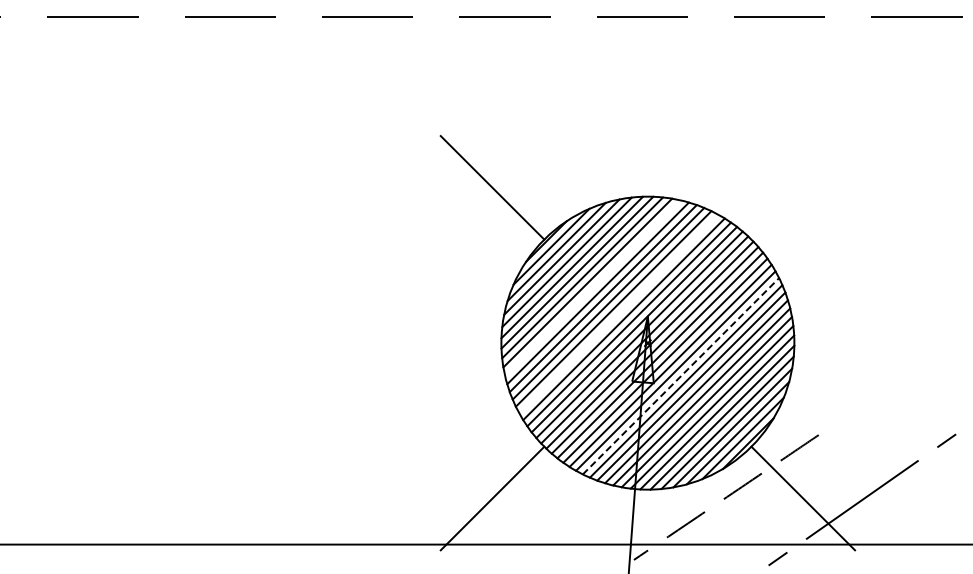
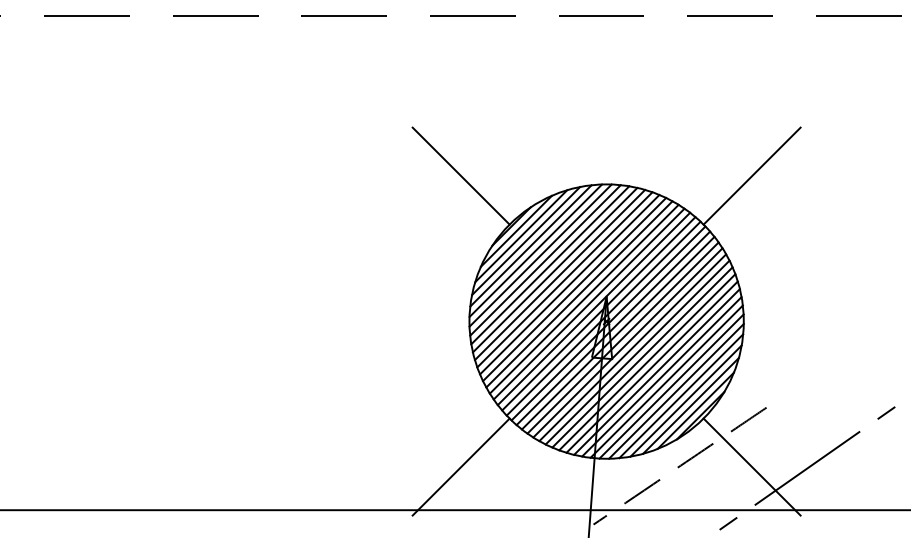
line: (803, 187) -> (752, 175), added
line: (592, 288) -> (554, 270), added
line: (618, 313) -> (579, 293), added
line: (681, 376) -> (638, 352), dashed -> solid

